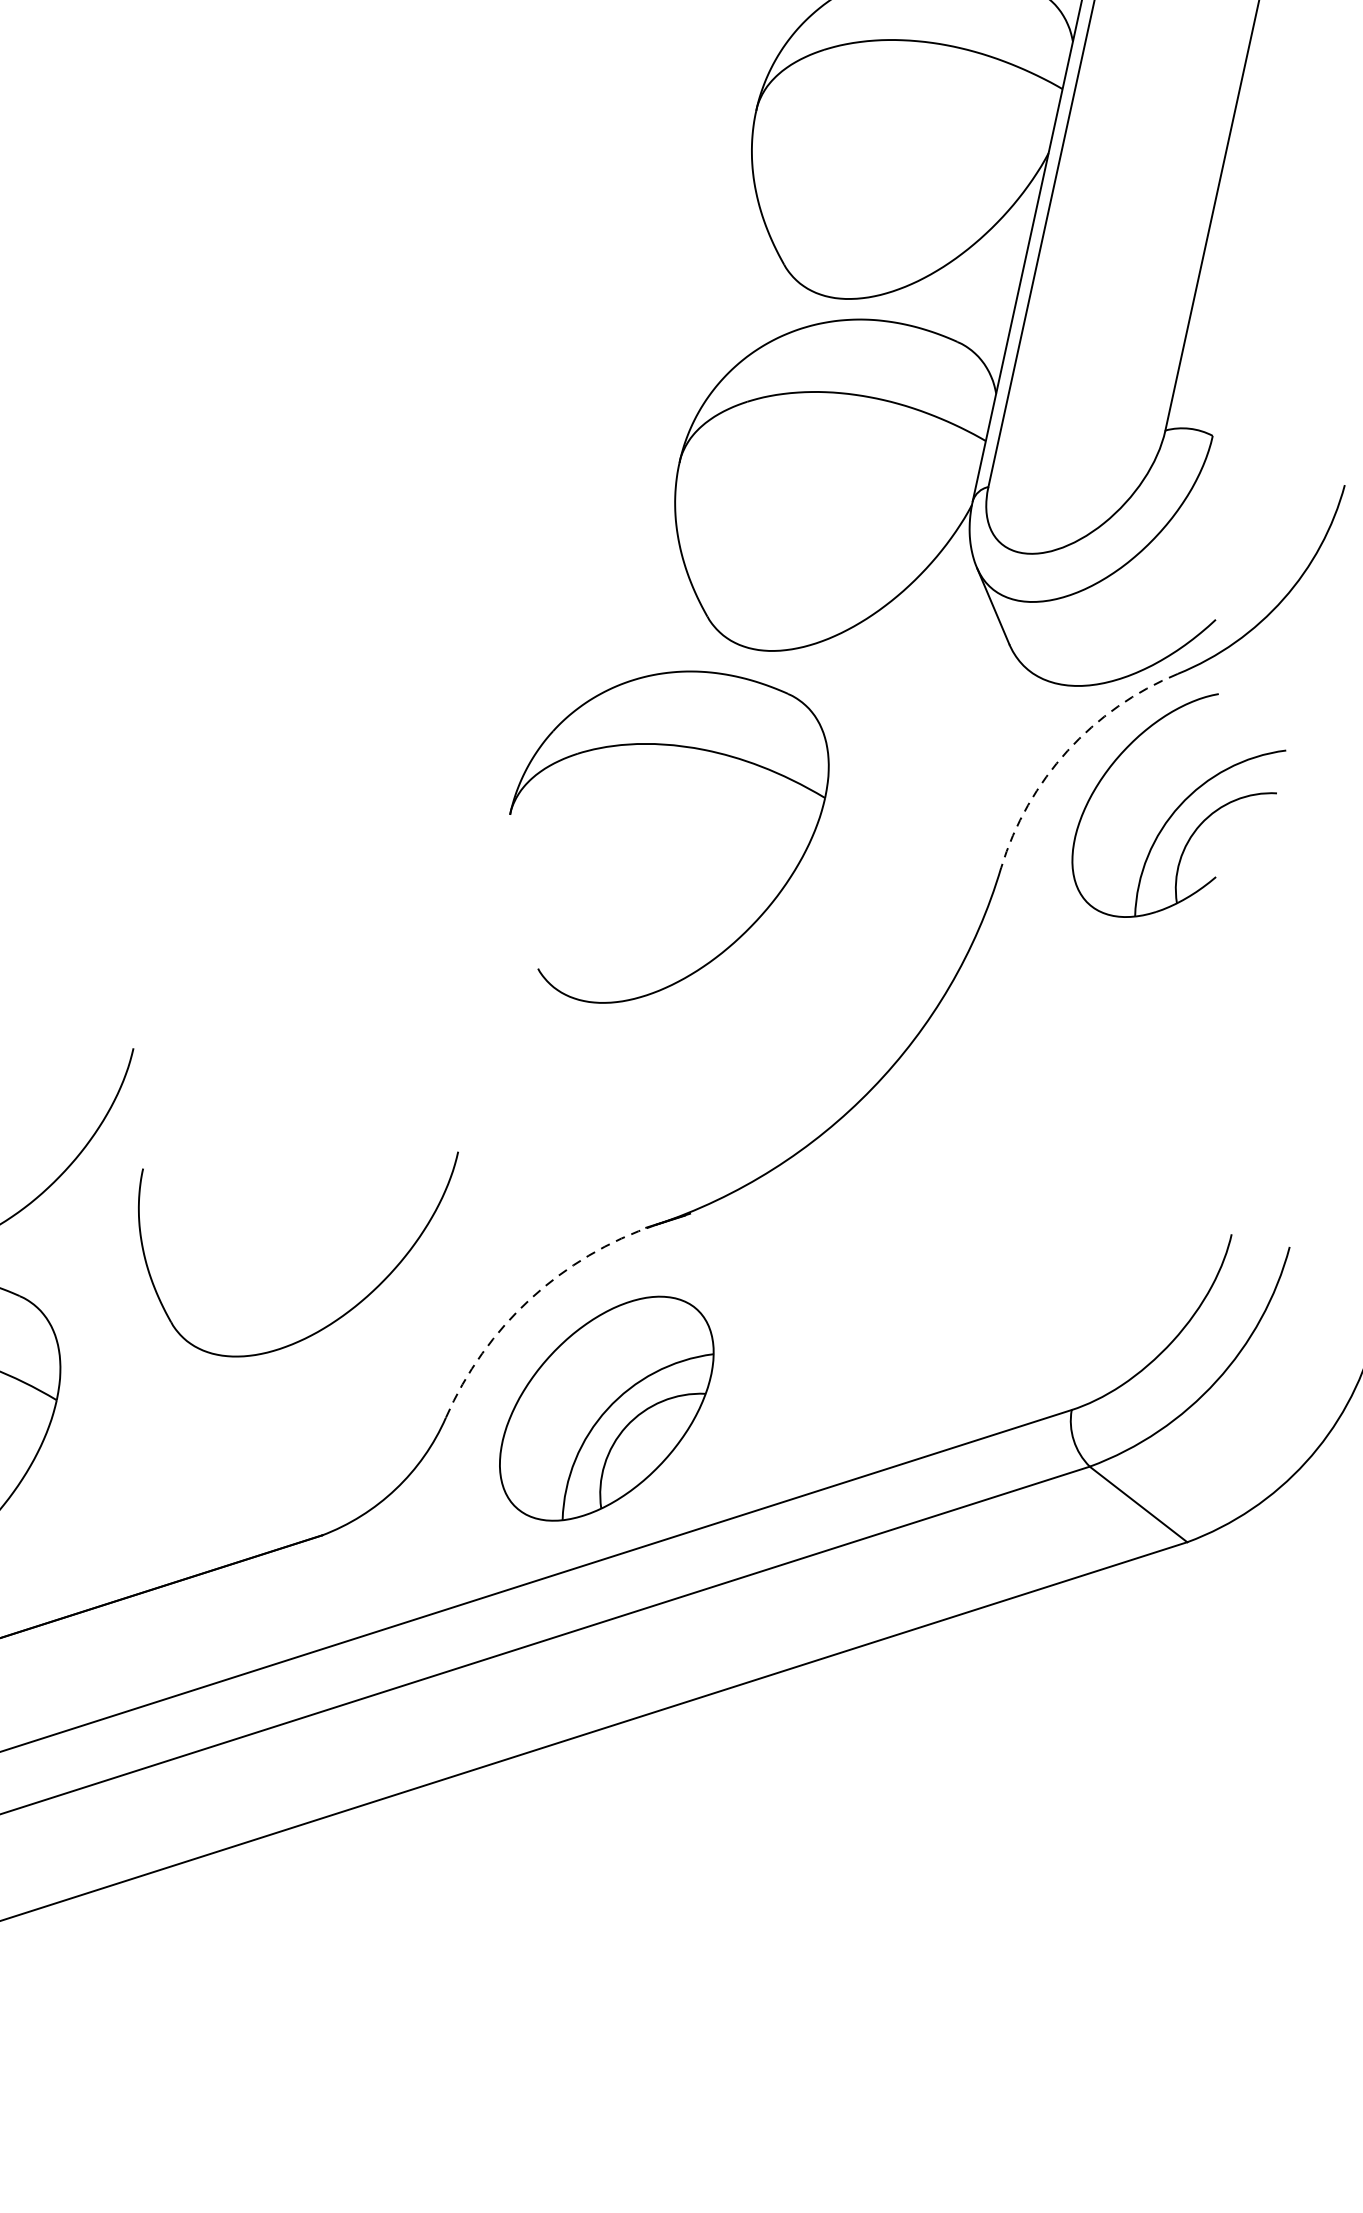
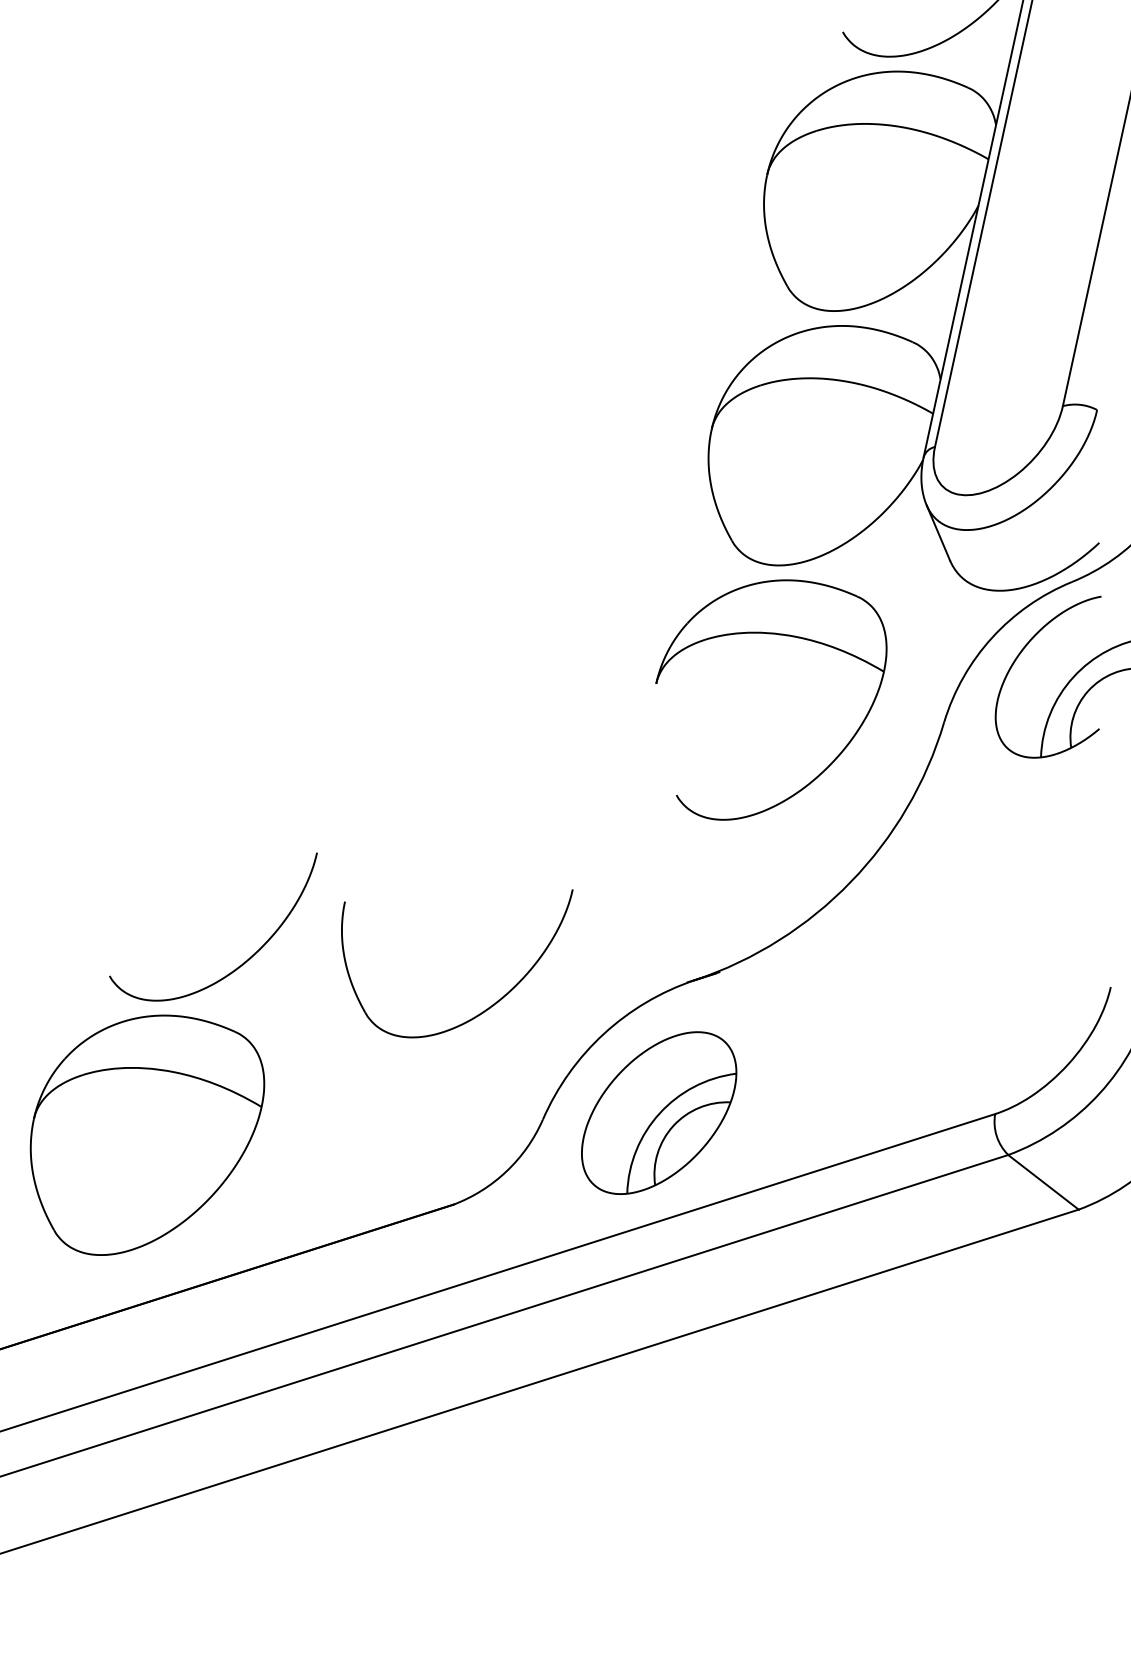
part: (680, 747) -> (779, 635), moved
arc: (1067, 750) -> (992, 637), dashed -> solid
arc: (529, 1298) -> (603, 1033), dashed -> solid
part: (342, 1313) -> (489, 1006), moved

